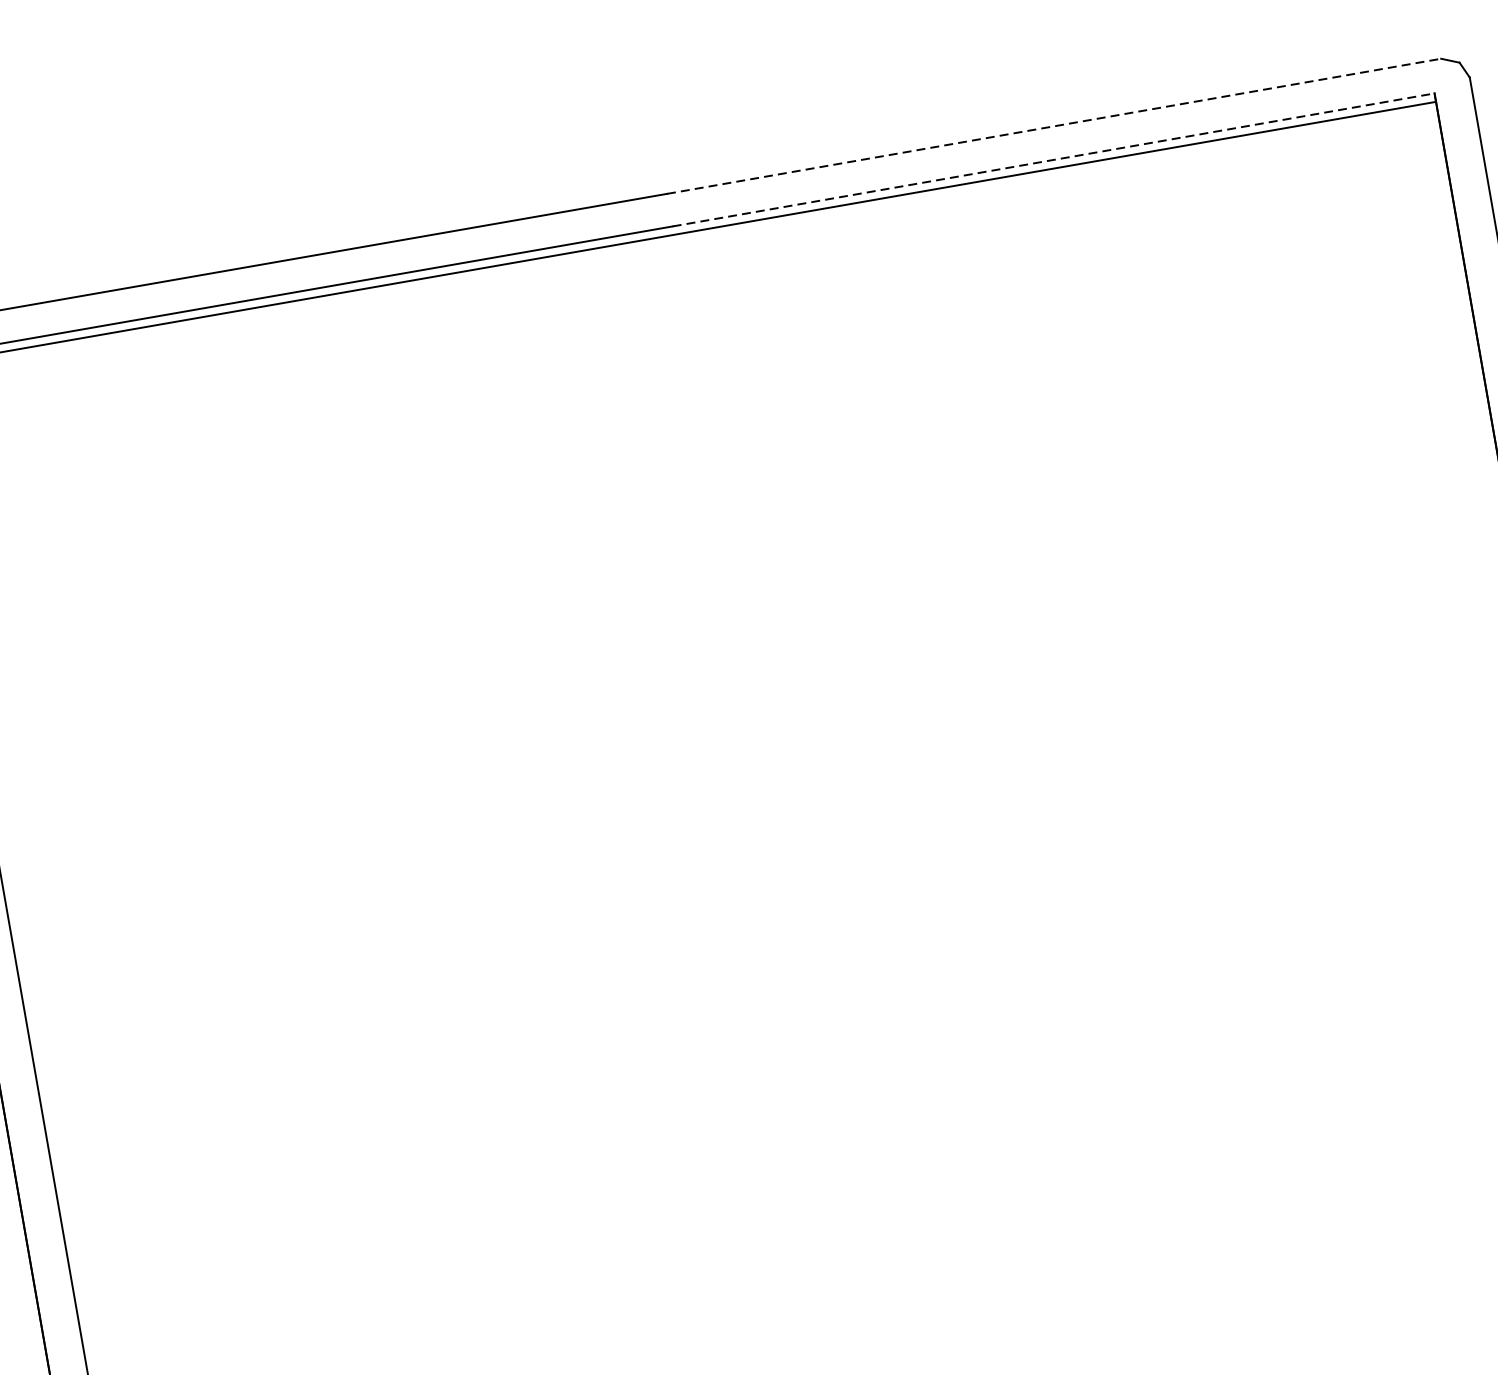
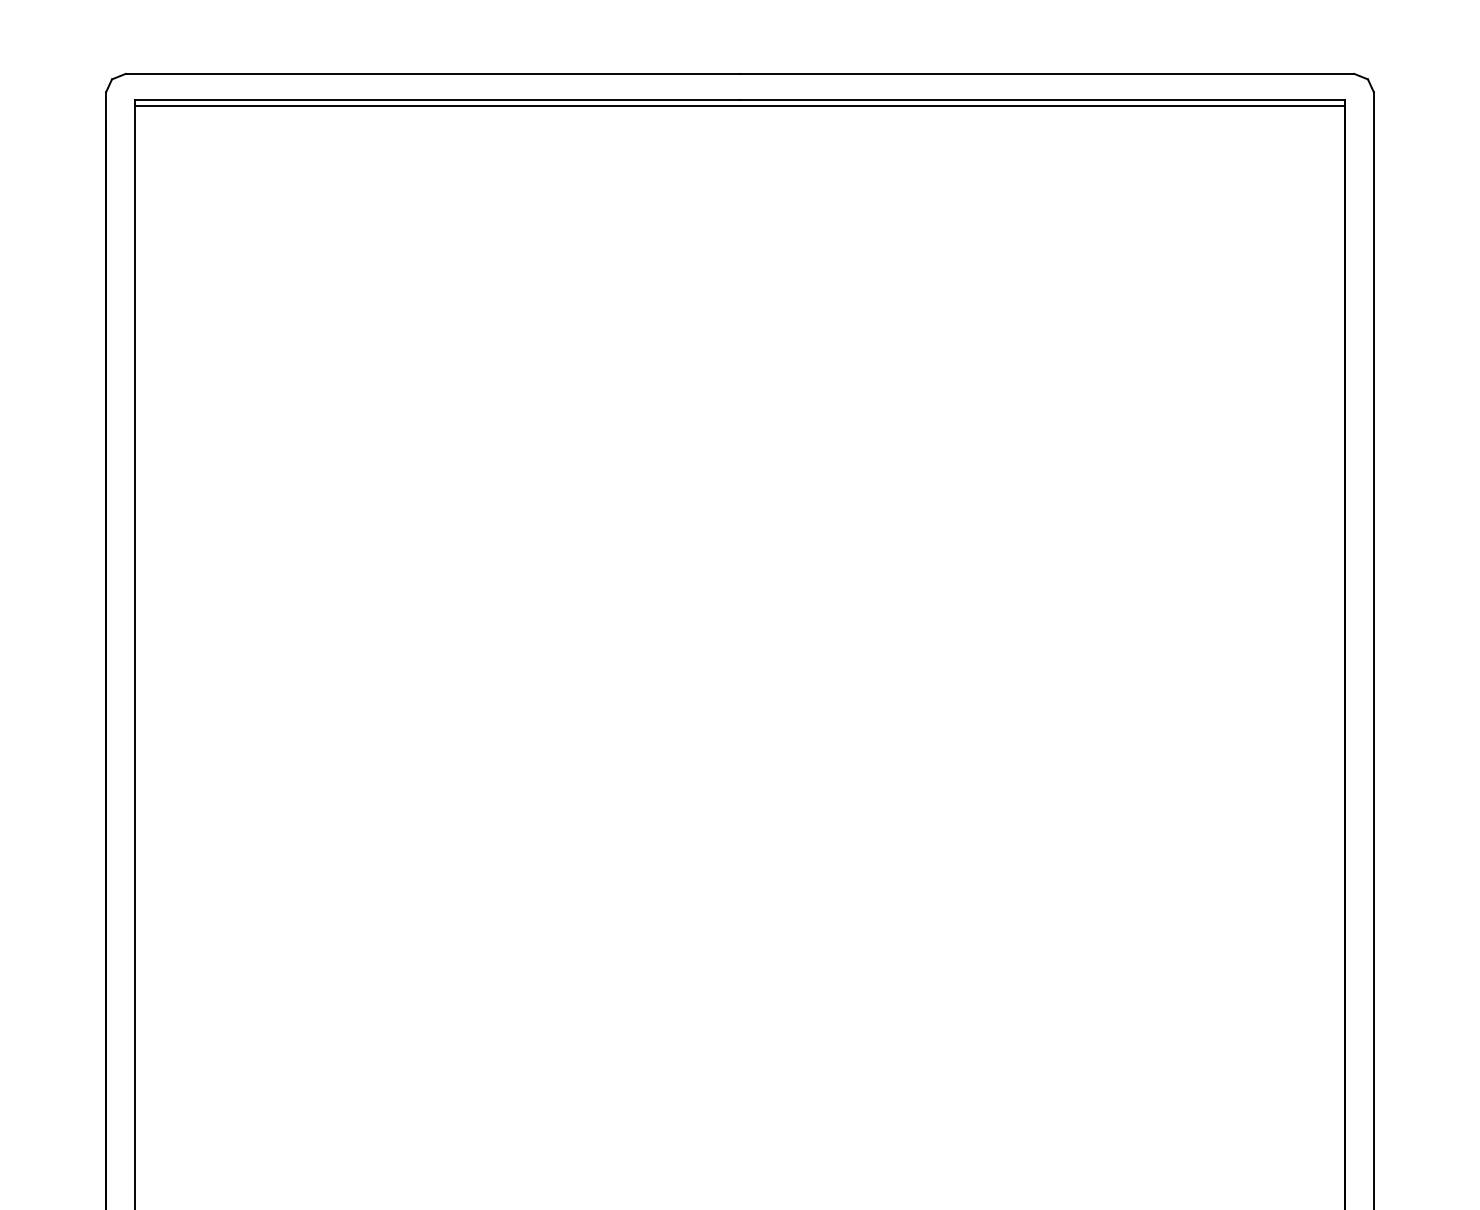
line: (1054, 125) -> (1047, 73), dashed -> solid
line: (1053, 159) -> (1042, 99), dashed -> solid

